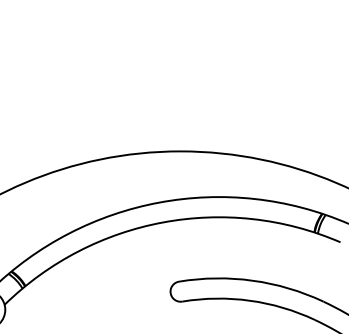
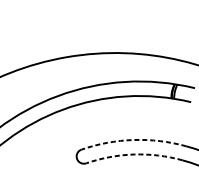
arc: (252, 280) -> (133, 139), solid -> dashed
arc: (249, 300) -> (133, 154), solid -> dashed

